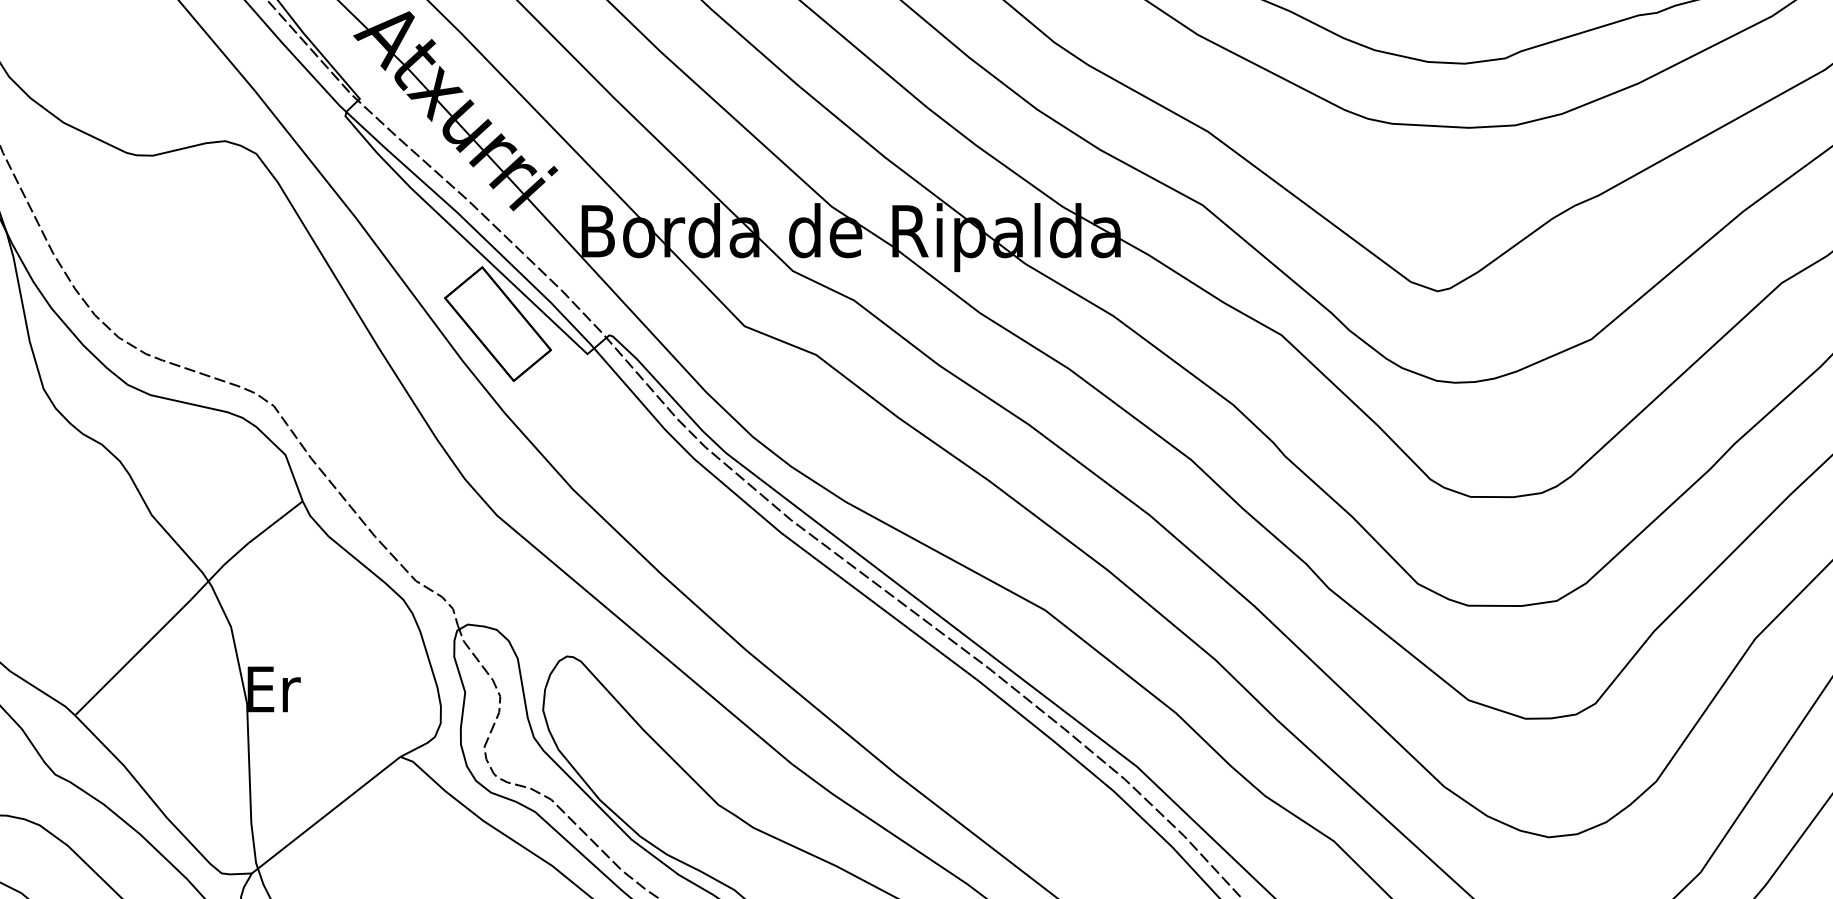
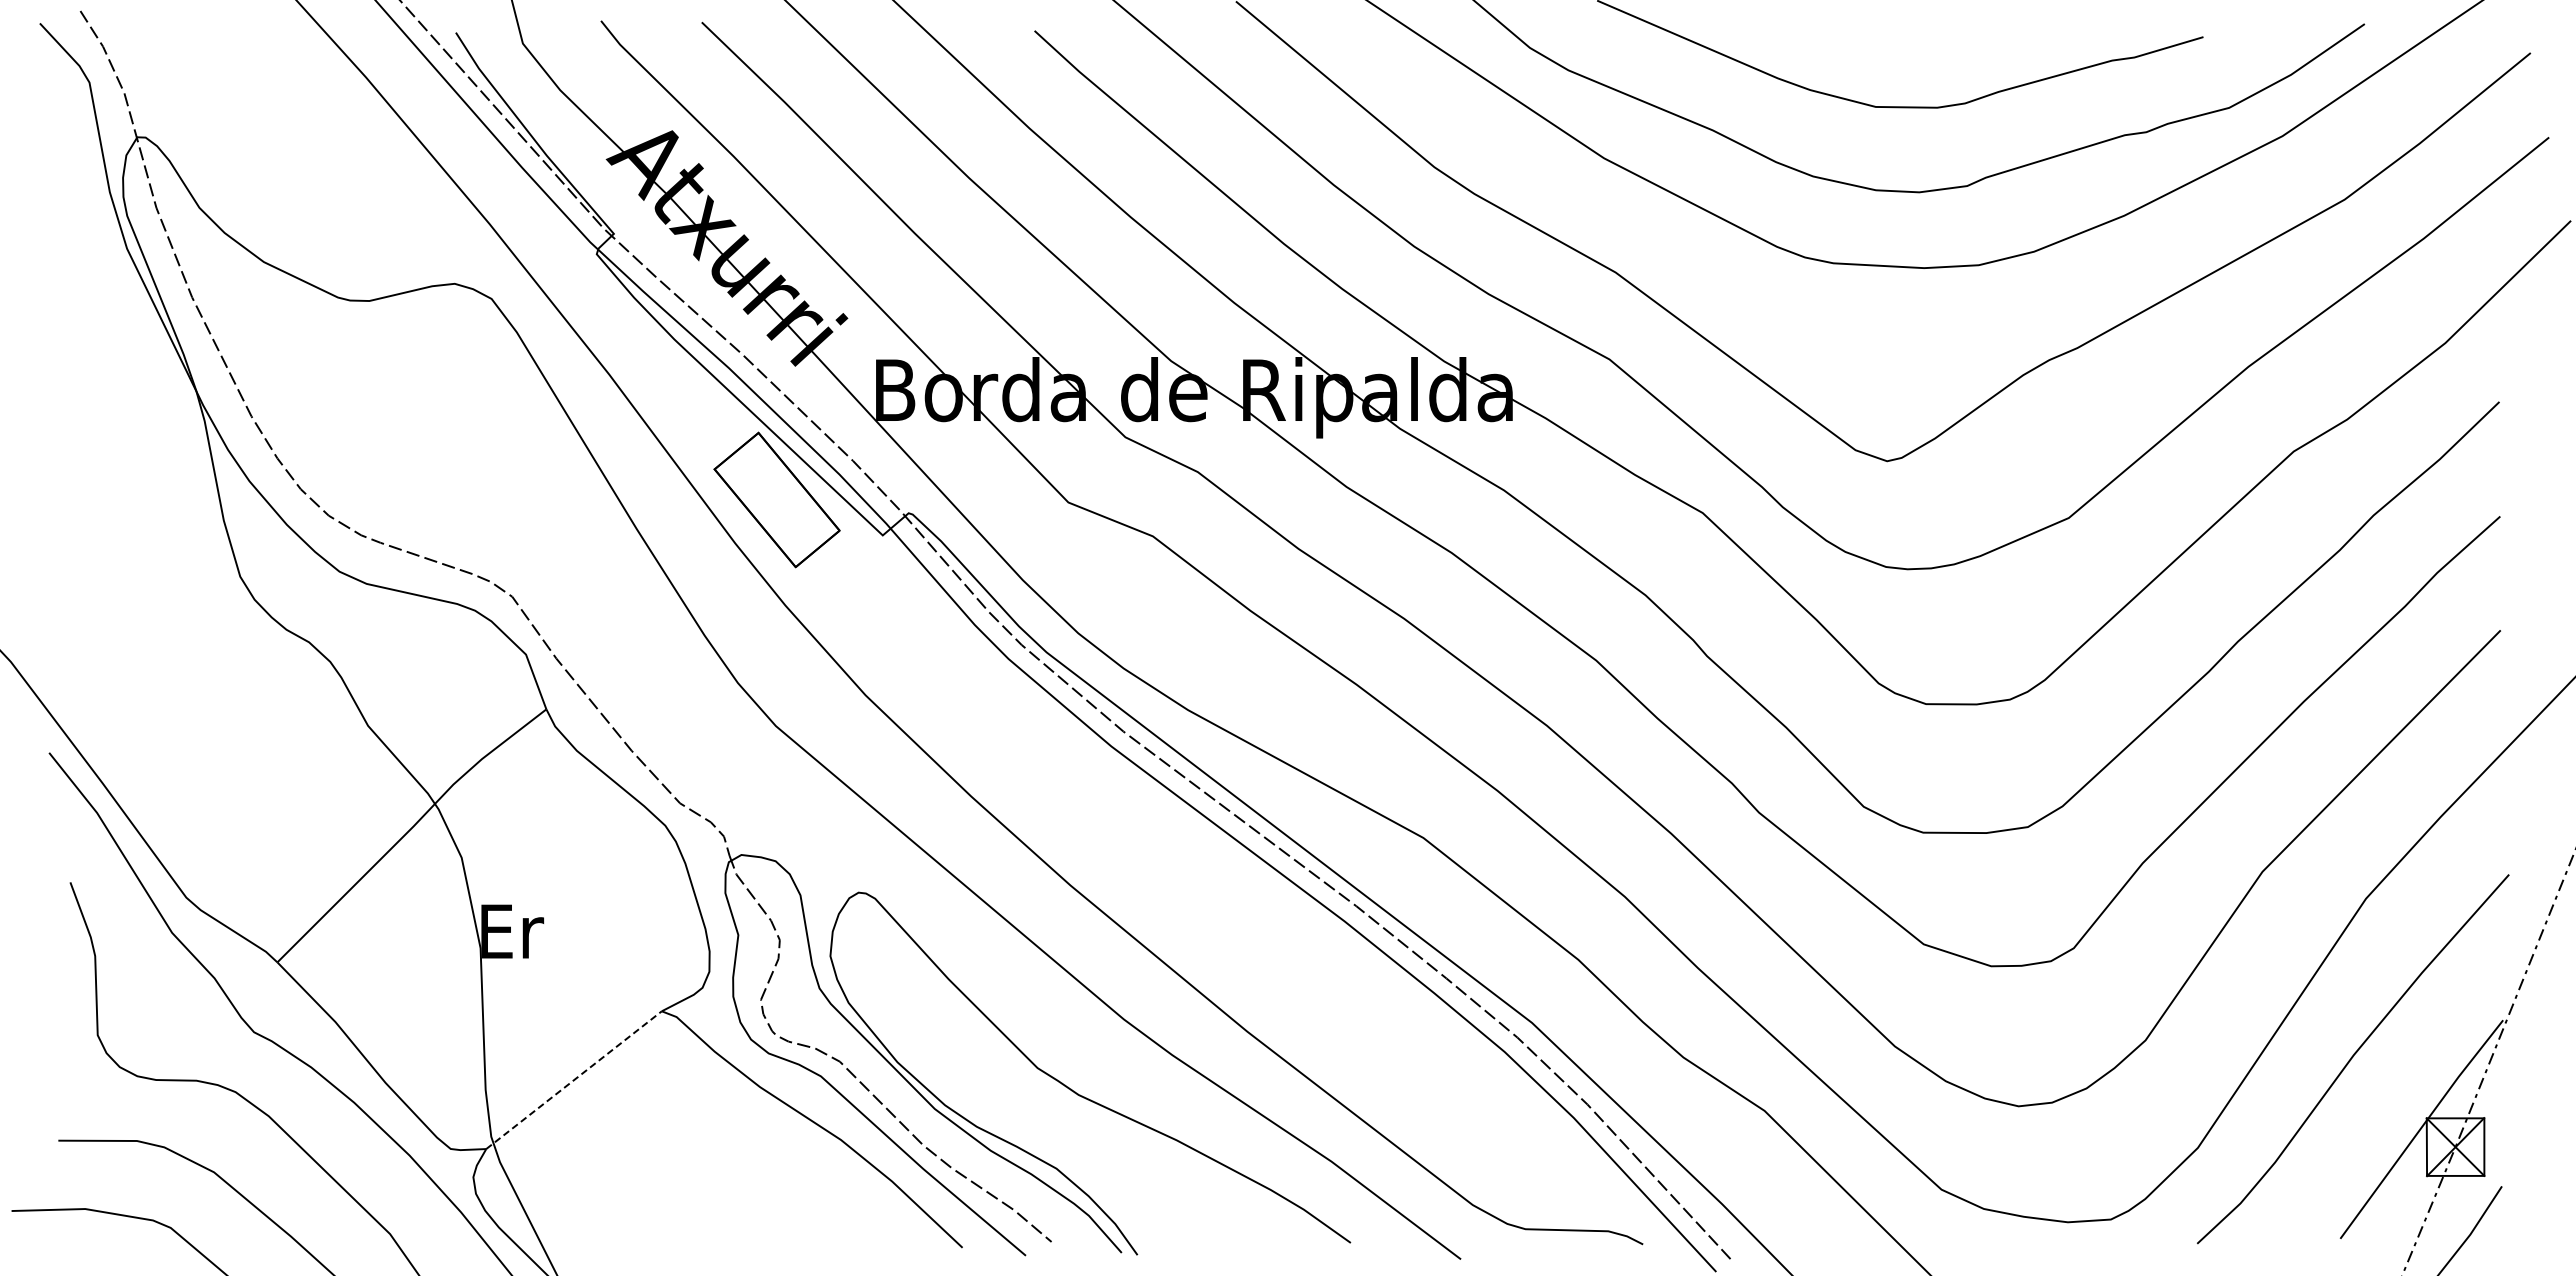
line: (326, 815) -> (574, 1080), solid -> dashed

